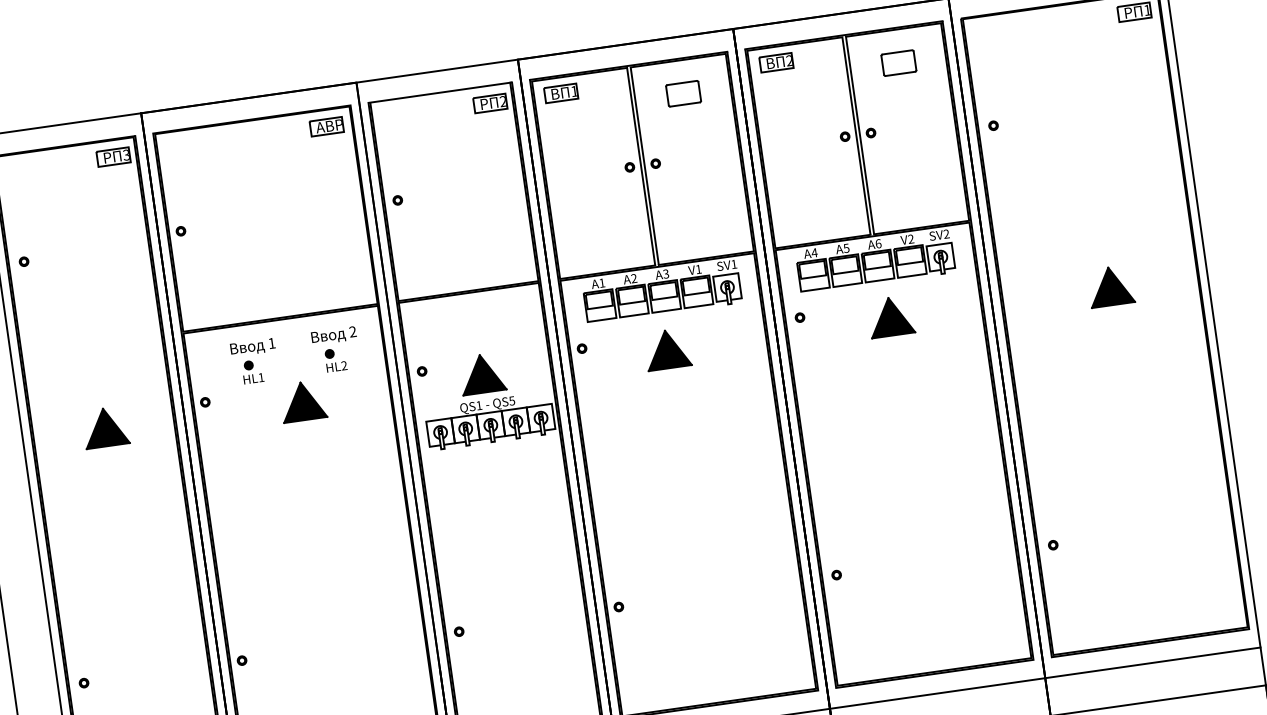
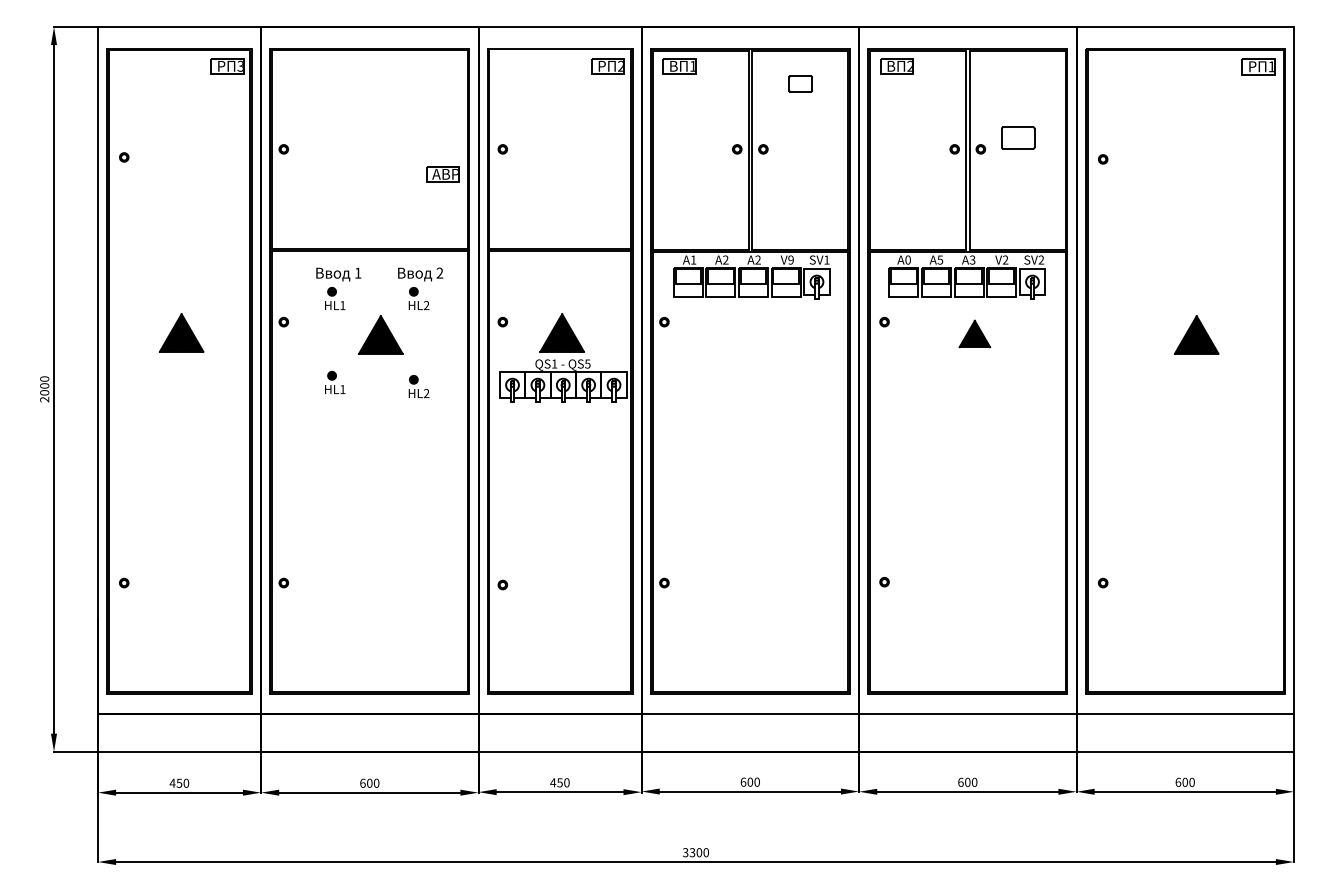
part: (899, 62) -> (1018, 137), moved
part: (683, 93) -> (800, 83), size x0.7
part: (326, 126) -> (442, 174), moved
text: (878, 243) -> (972, 259), A6 -> A3
text: (814, 252) -> (908, 259), A4 -> A0
text: (698, 268) -> (790, 259), V1 -> V9
text: (665, 274) -> (757, 260), A3 -> A2
part: (890, 316) -> (974, 333), size x0.7
part: (667, 349) -> (748, 334), removed
part: (347, 447) -> (418, 386), added
part: (264, 454) -> (335, 382), added

